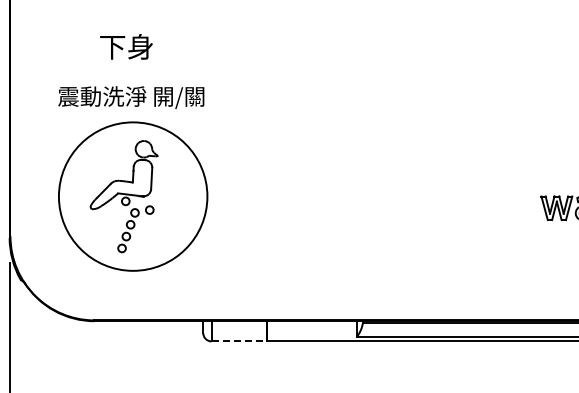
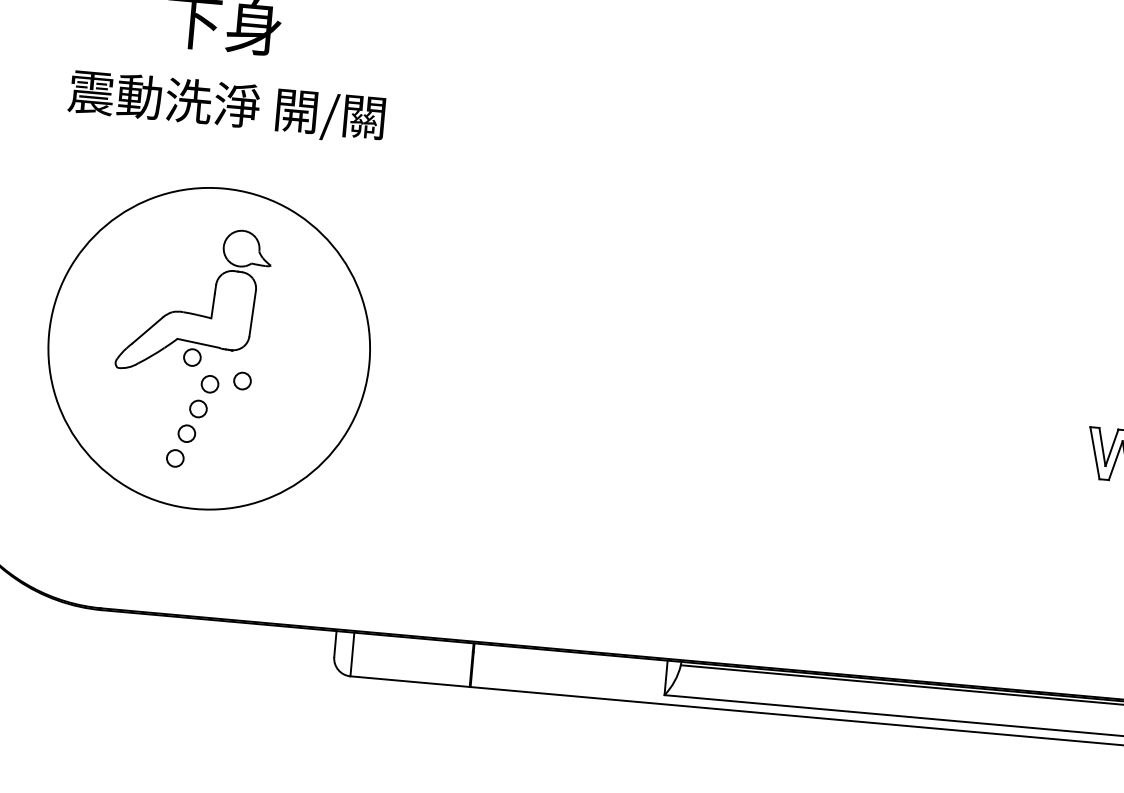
text: (131, 97) -> (227, 106), moved
line: (239, 341) -> (410, 681), dashed -> solid

